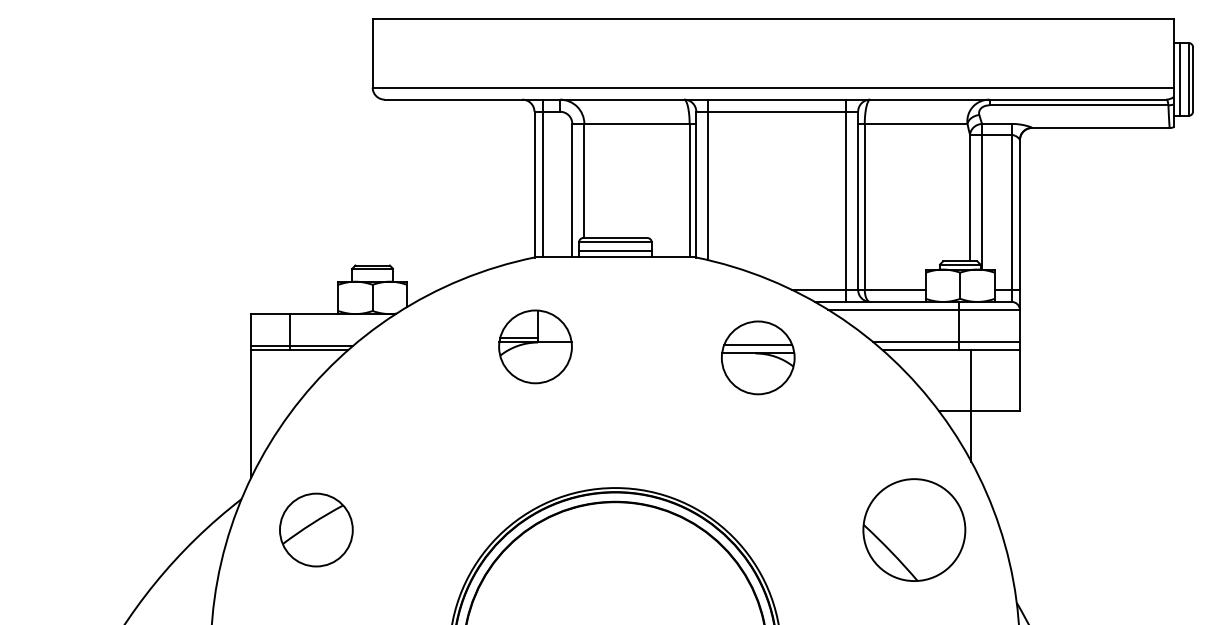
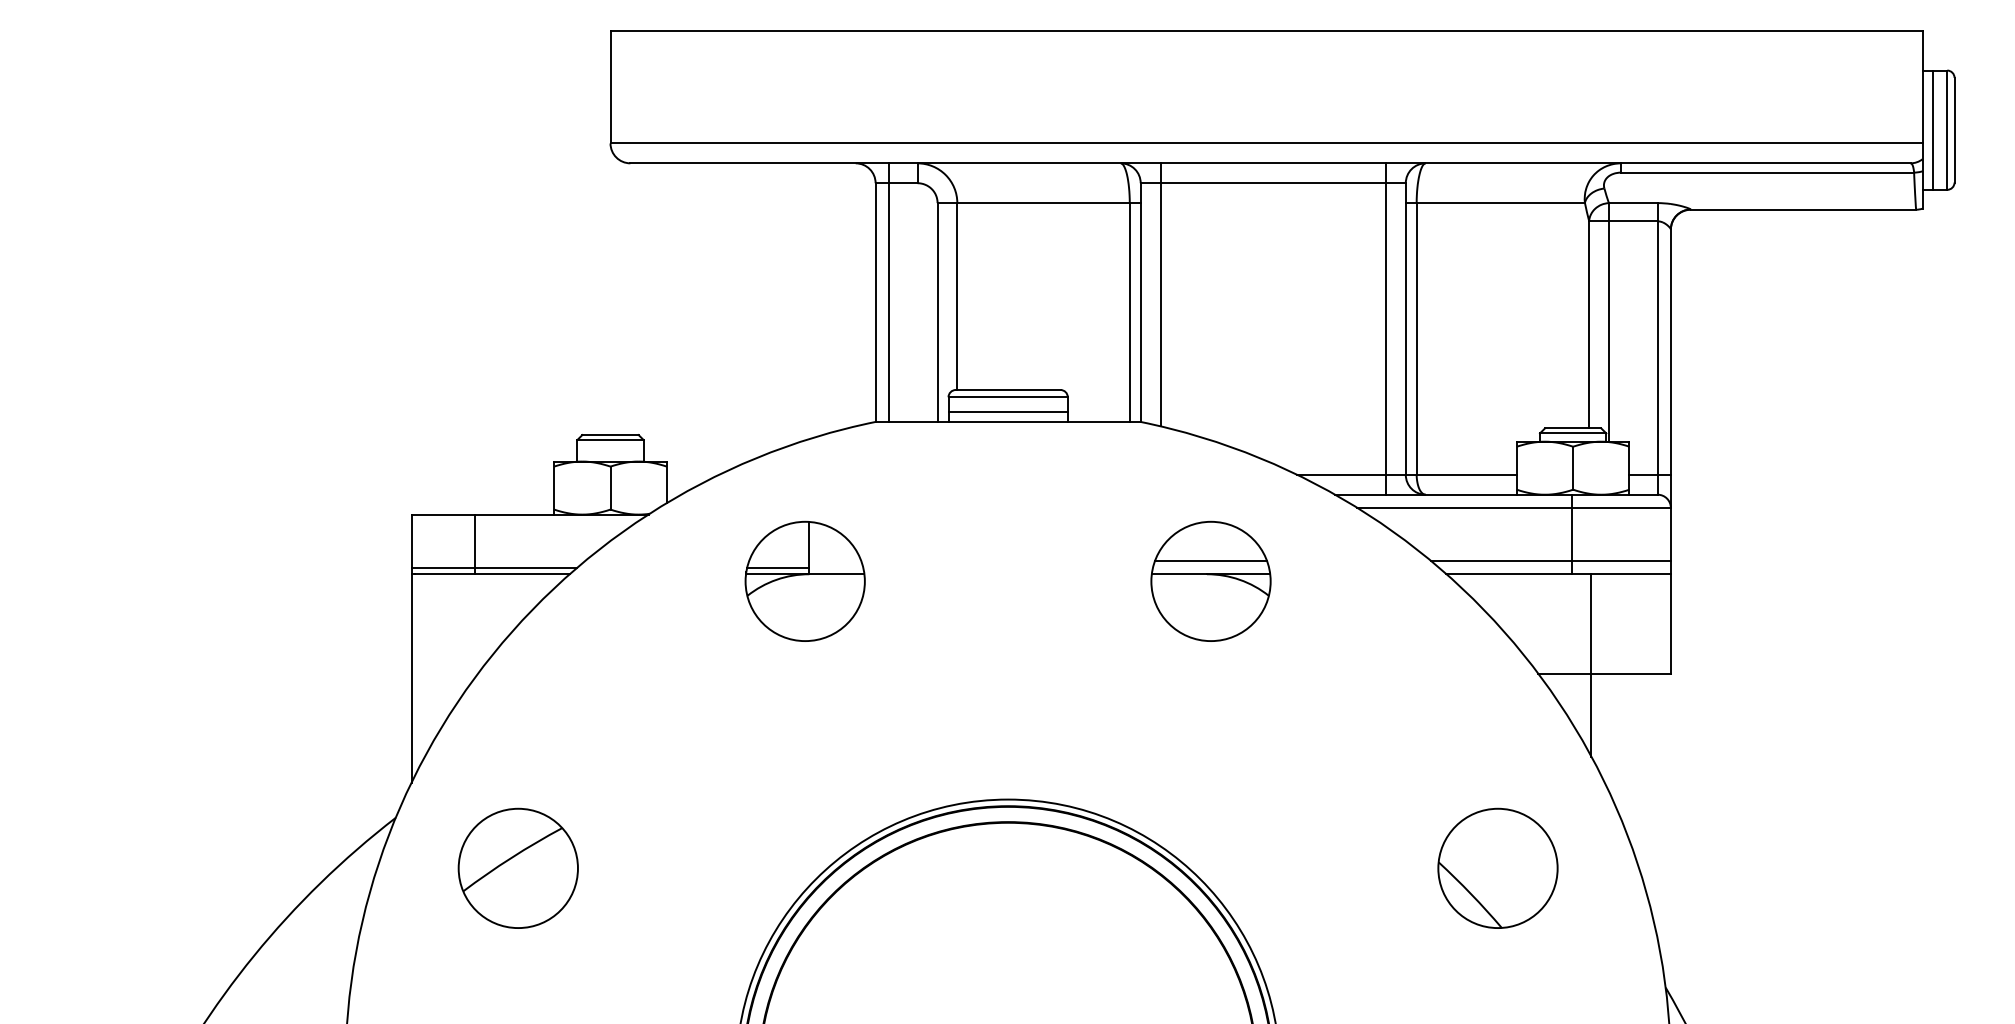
part: (535, 346) -> (805, 580), moved
part: (758, 357) -> (1211, 580), moved
part: (914, 529) -> (1498, 867), size x0.71

